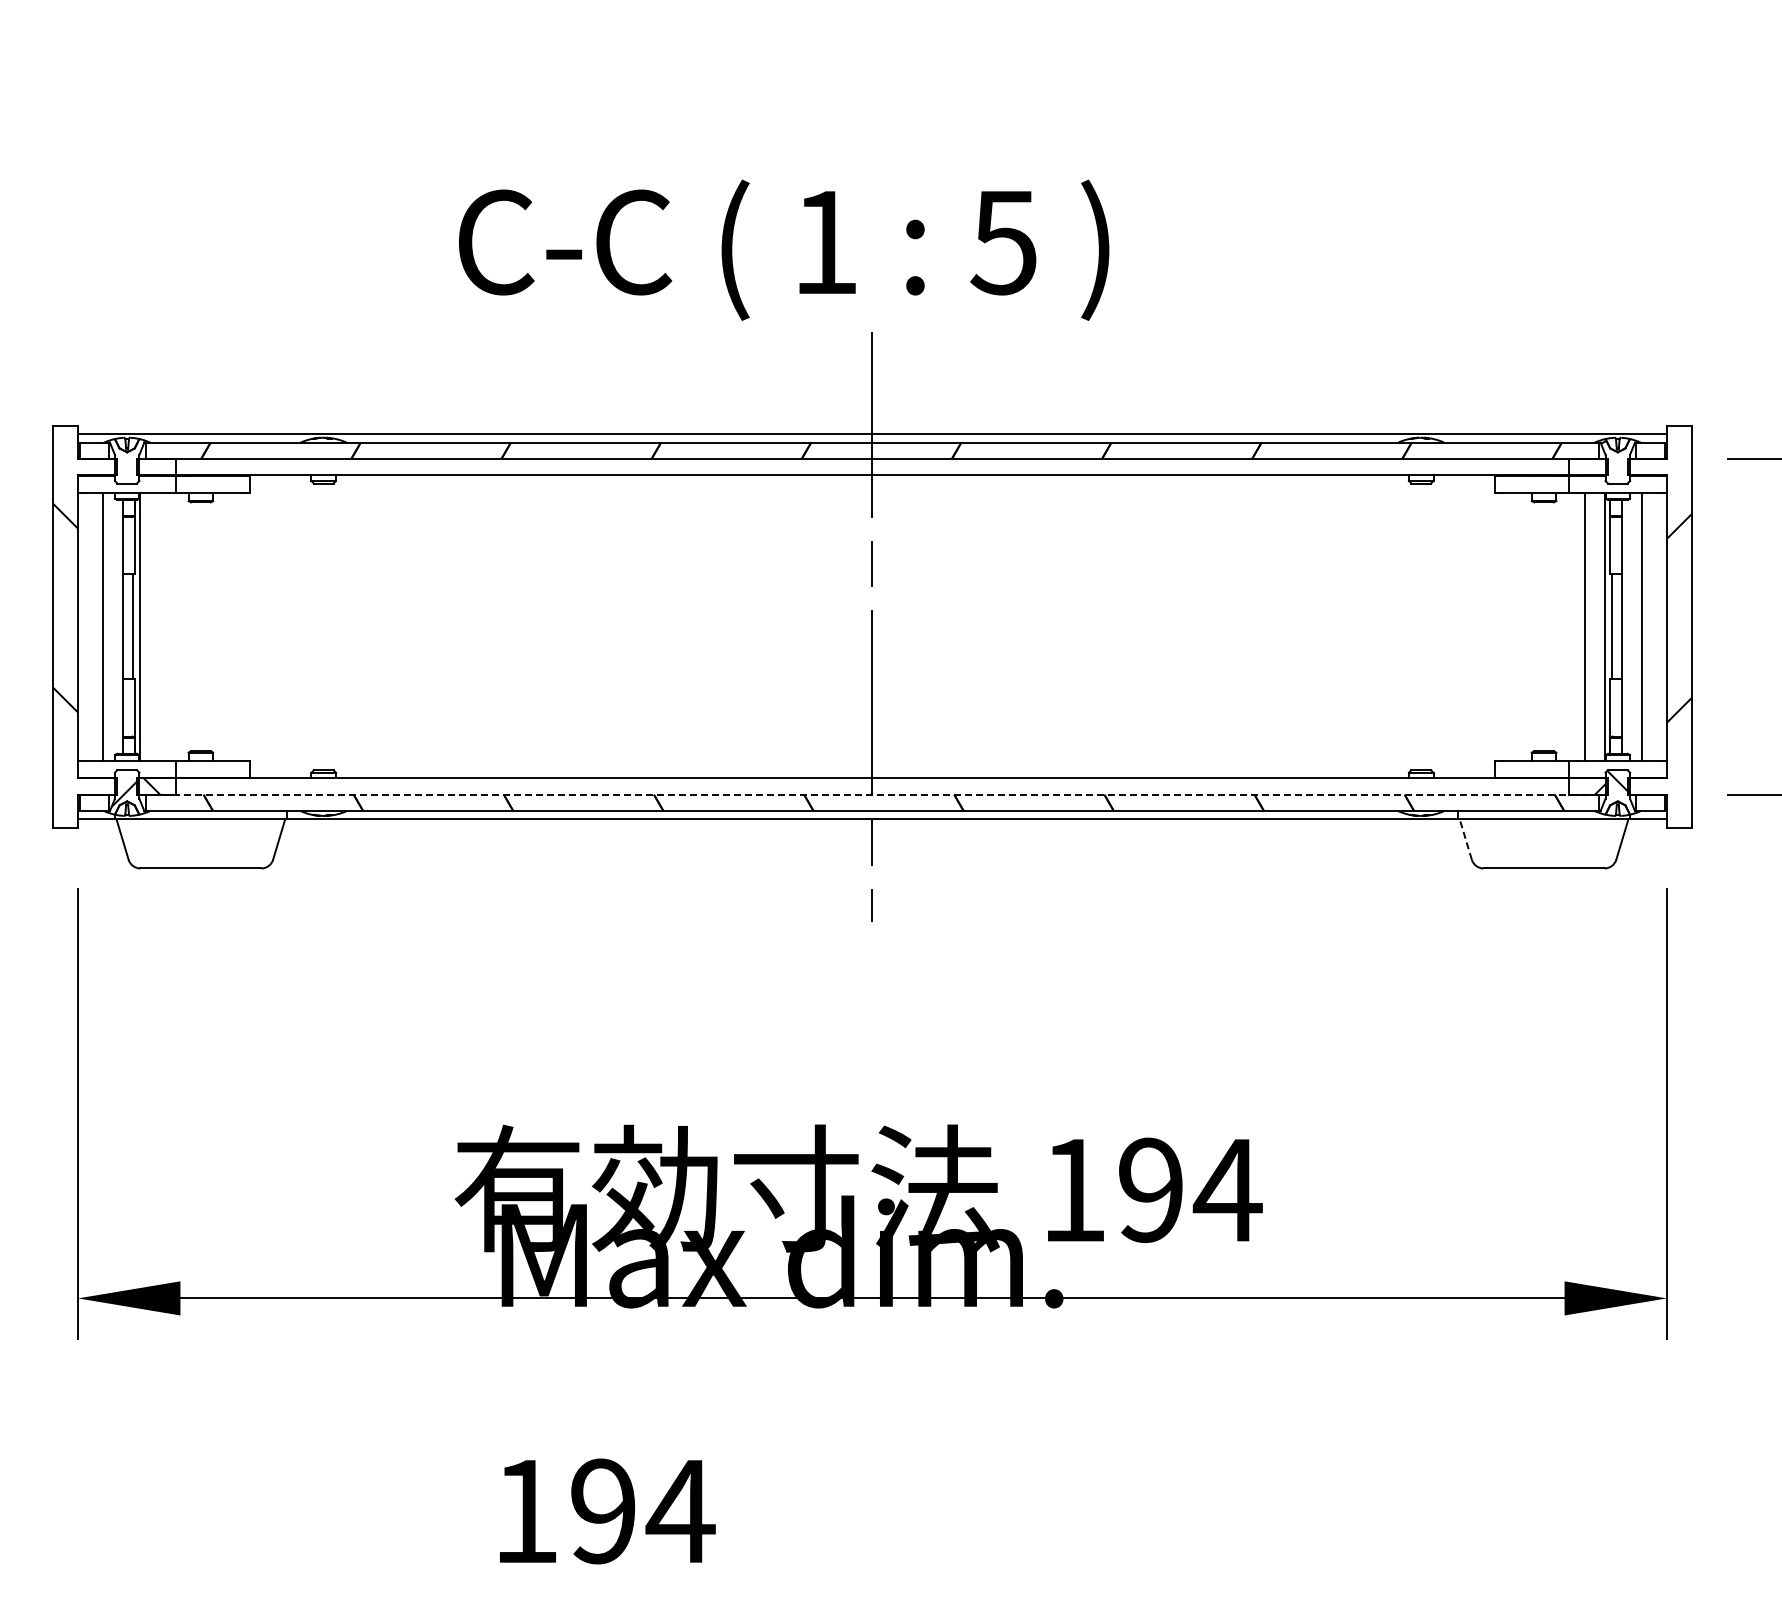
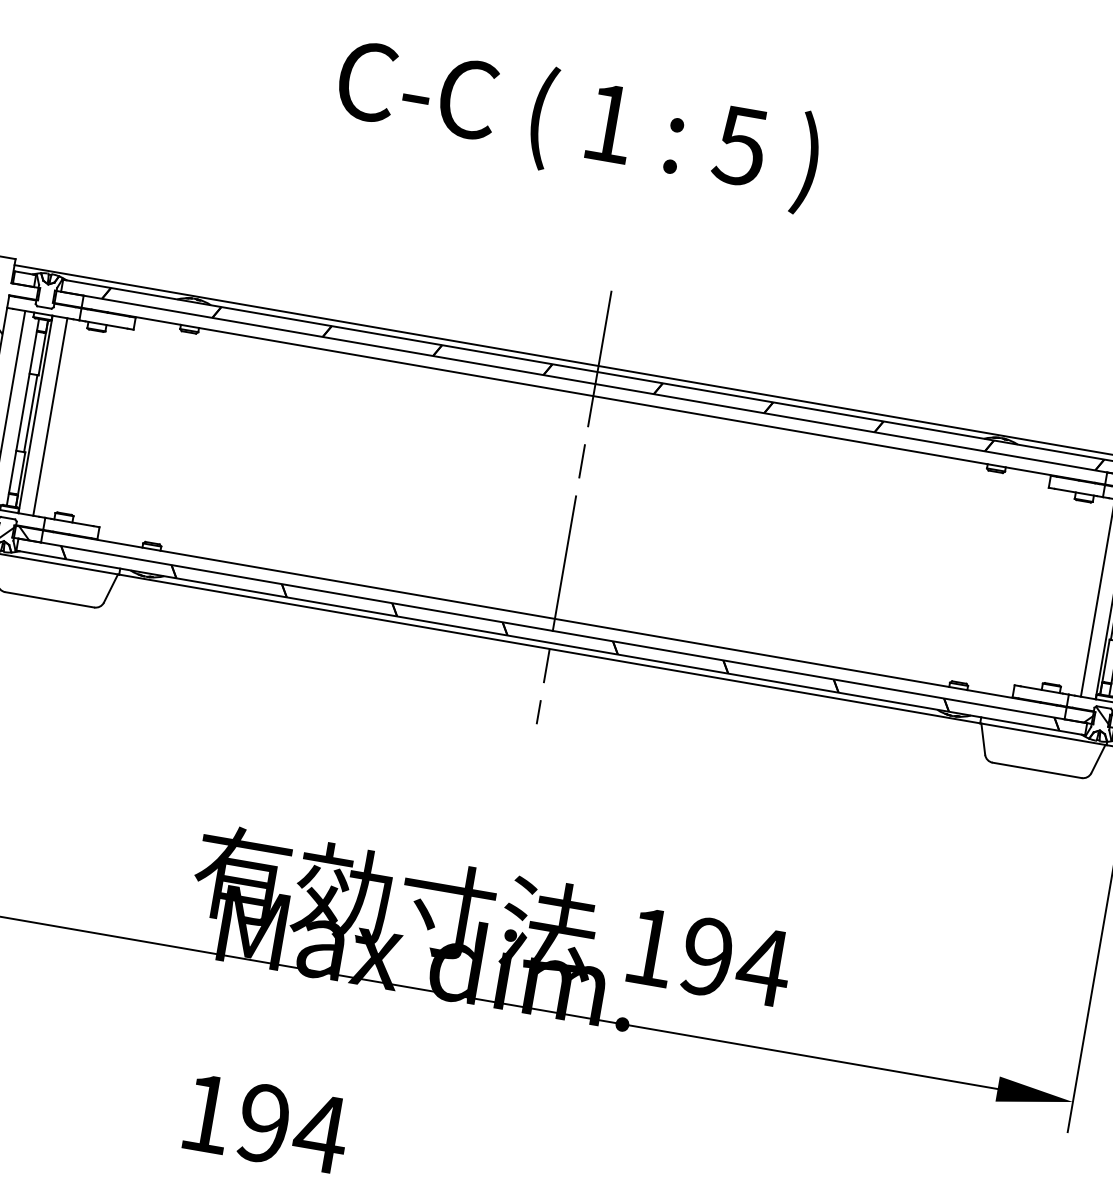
text: (784, 249) -> (578, 123), moved
line: (159, 626) -> (50, 416), added
line: (872, 794) -> (552, 630), dashed -> solid
line: (1465, 839) -> (983, 739), dashed -> solid

